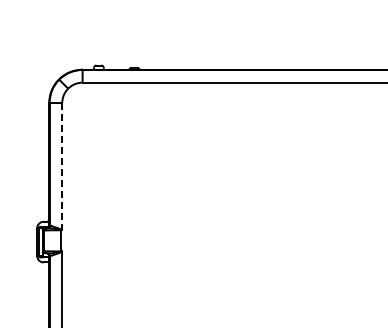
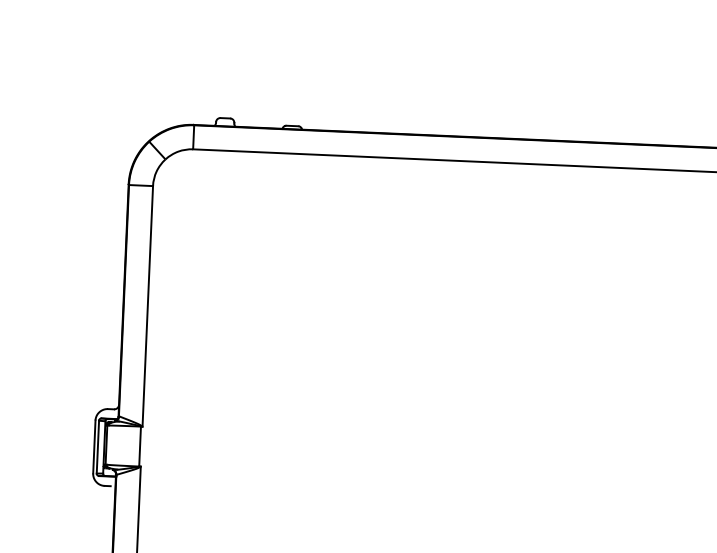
line: (62, 166) -> (148, 306), dashed -> solid

